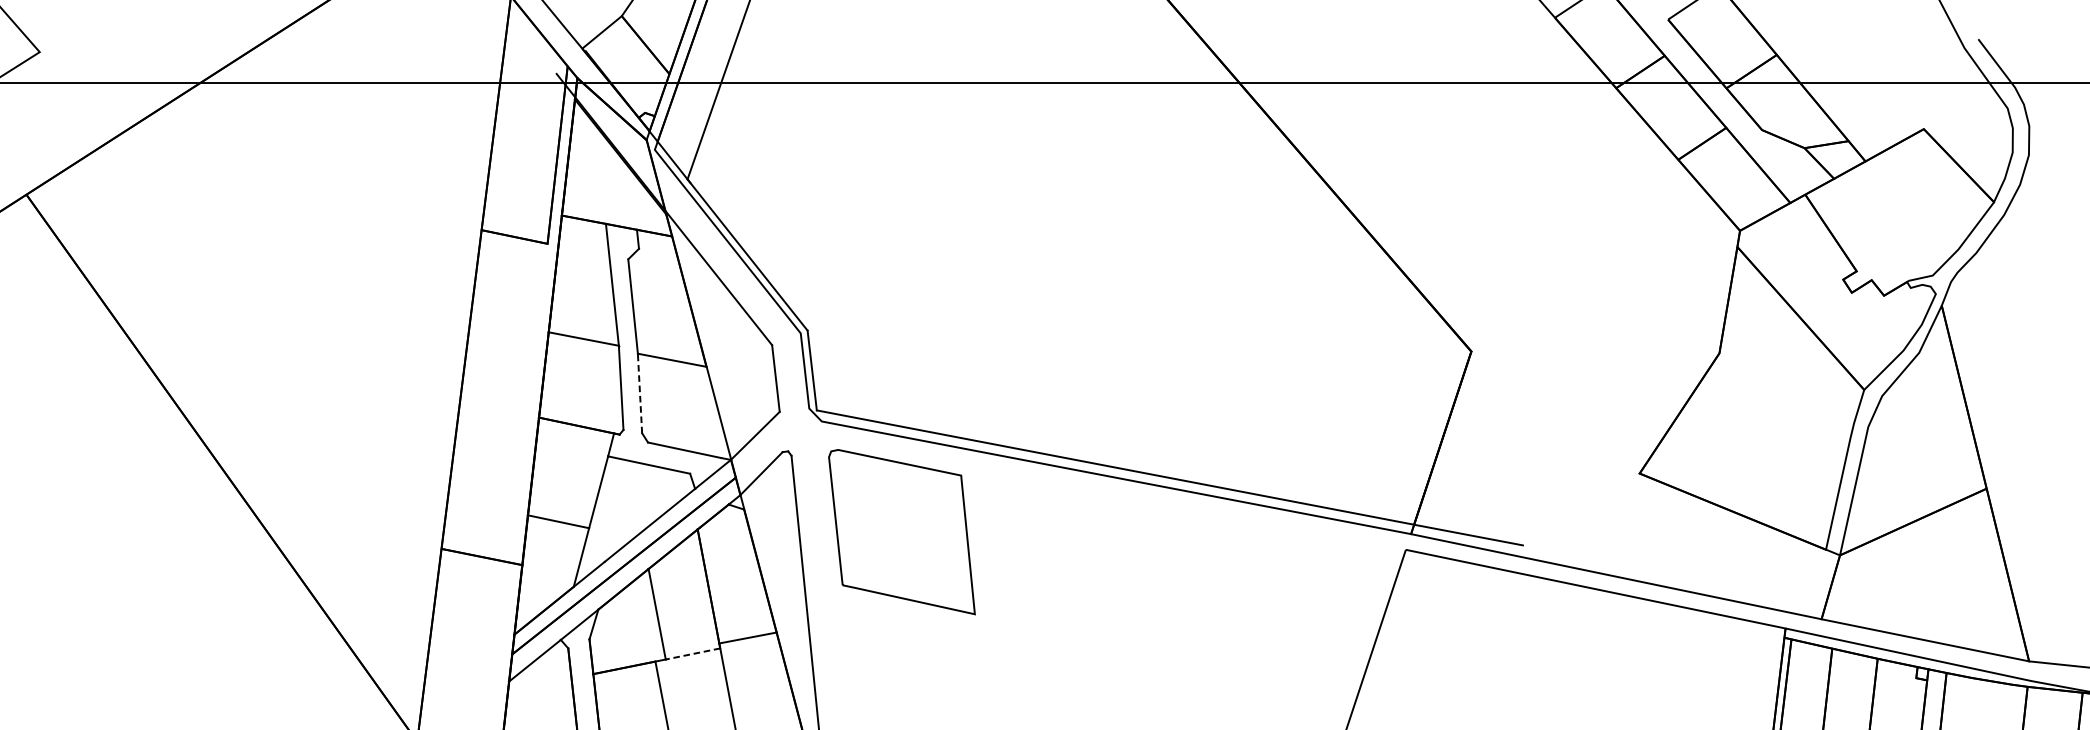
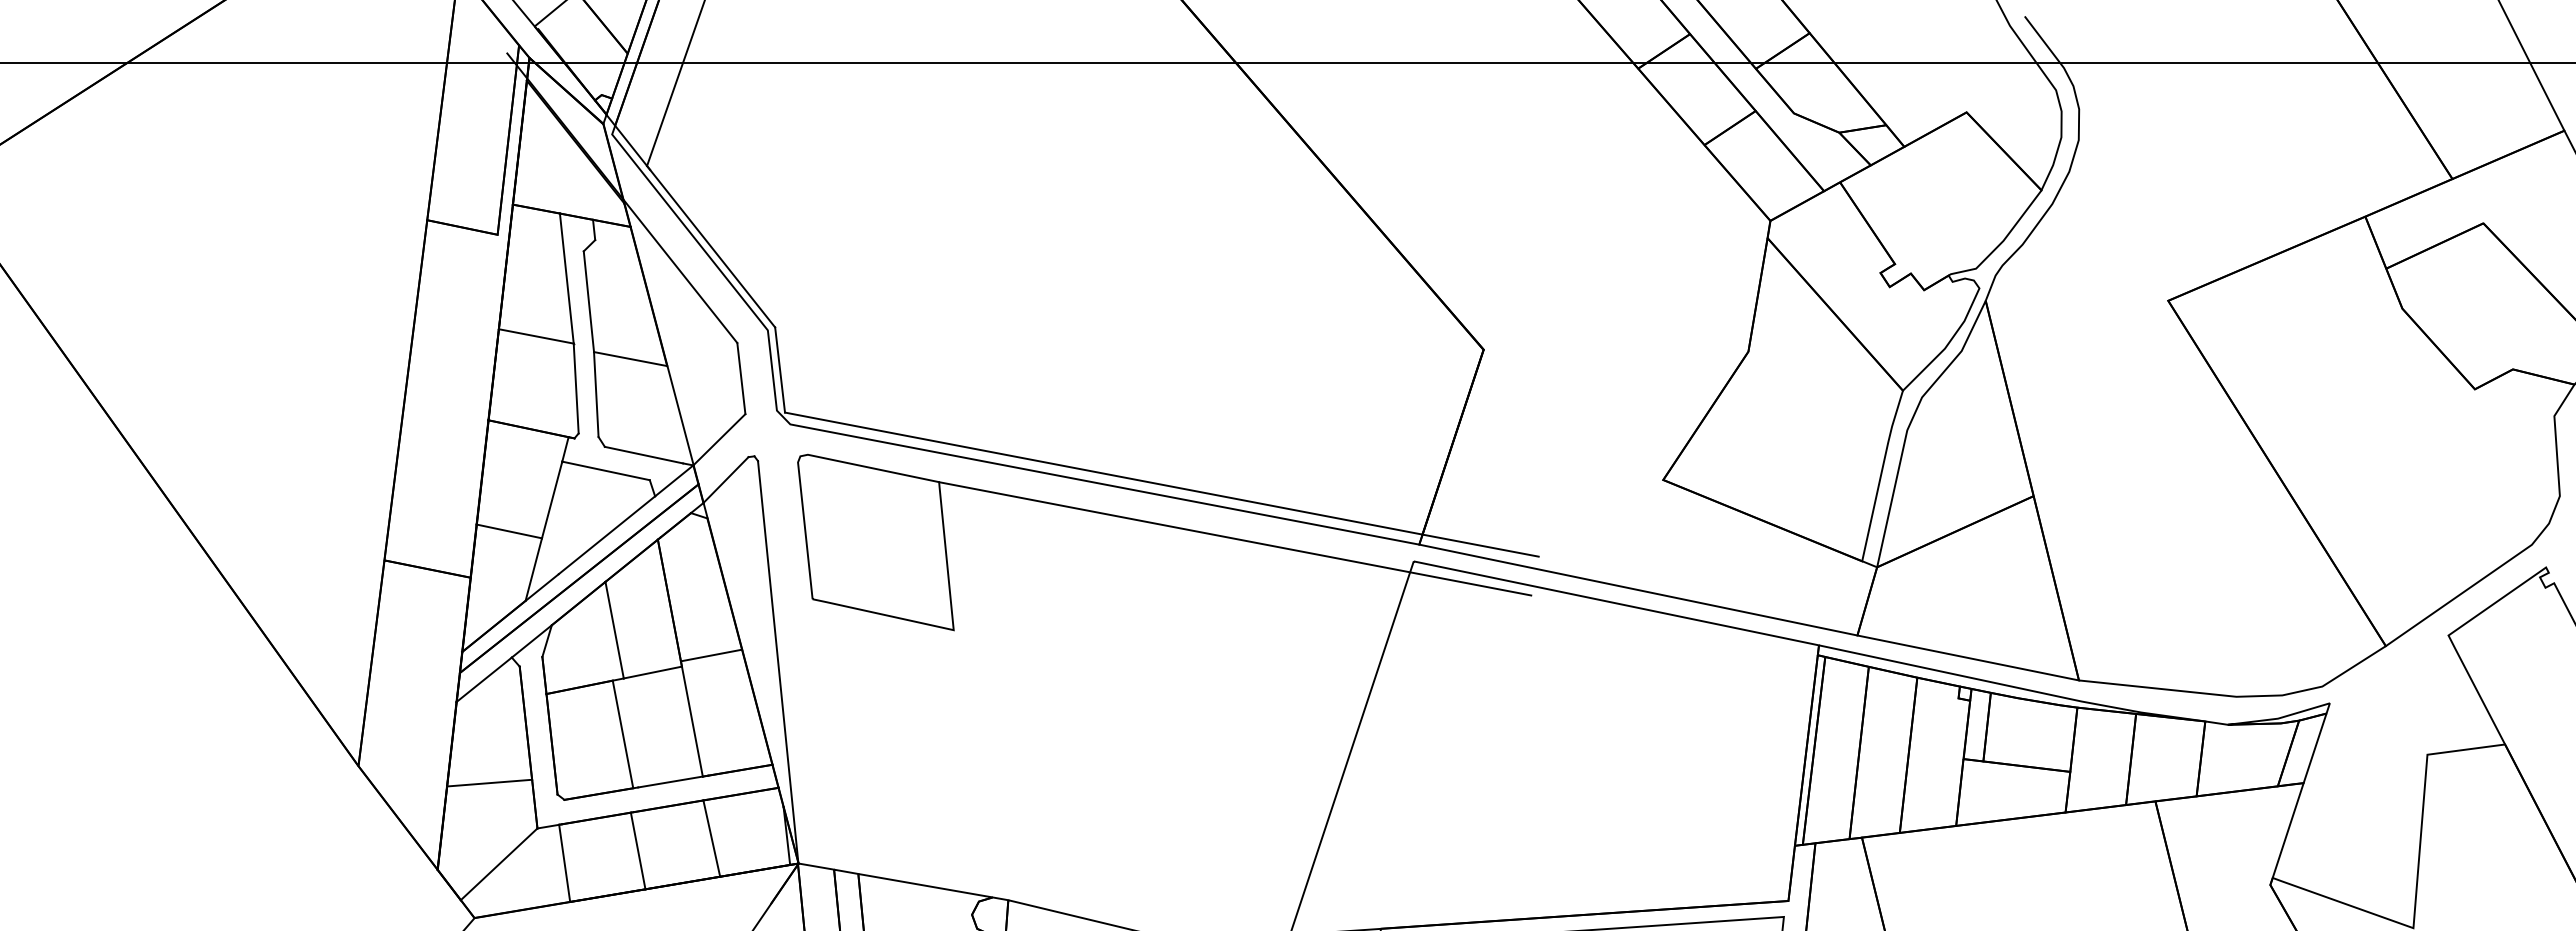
line: (640, 393) -> (596, 394), dashed -> solid
line: (1237, 528) -> (1234, 538), added
line: (692, 653) -> (652, 672), dashed -> solid

